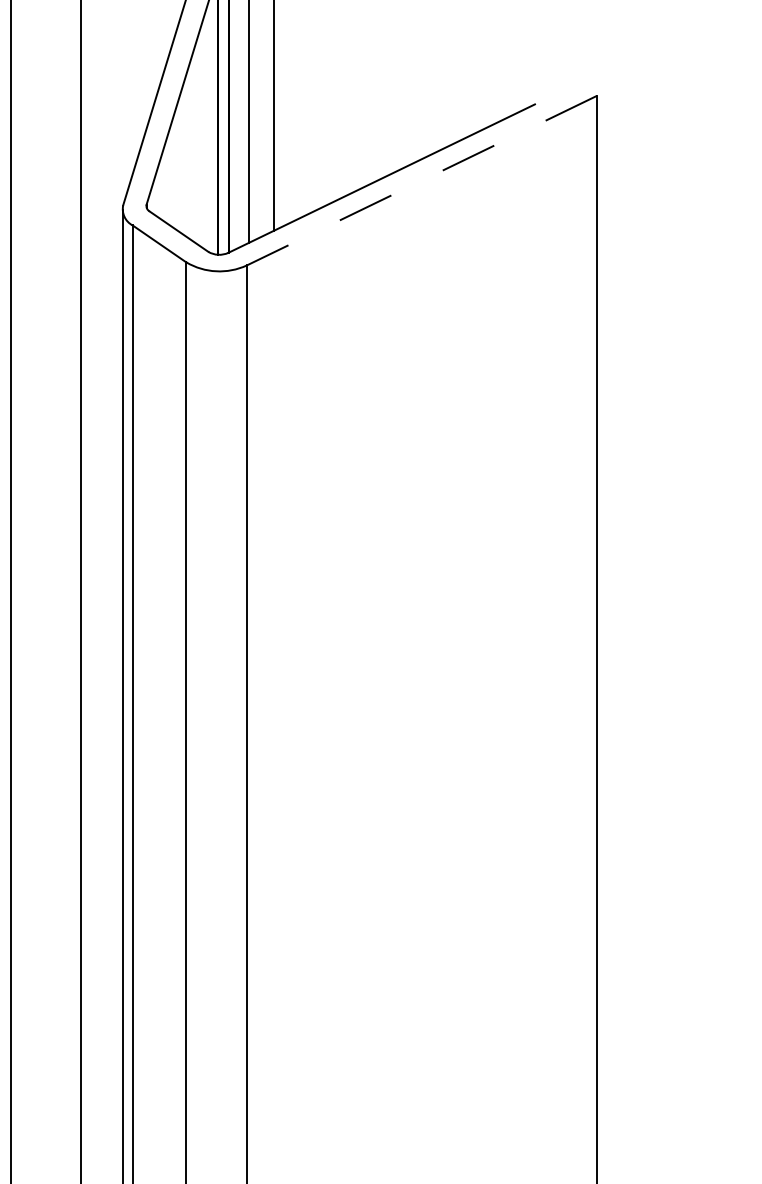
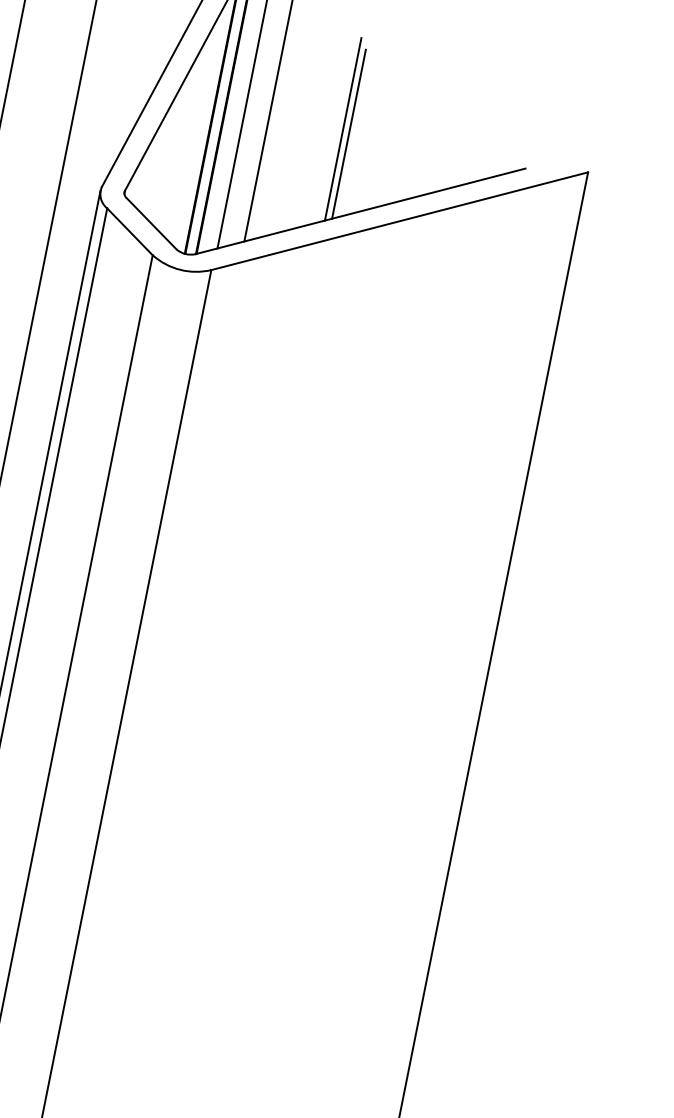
line: (348, 101) -> (343, 129), added
line: (355, 105) -> (349, 134), added
line: (421, 180) -> (399, 220), dashed -> solid

